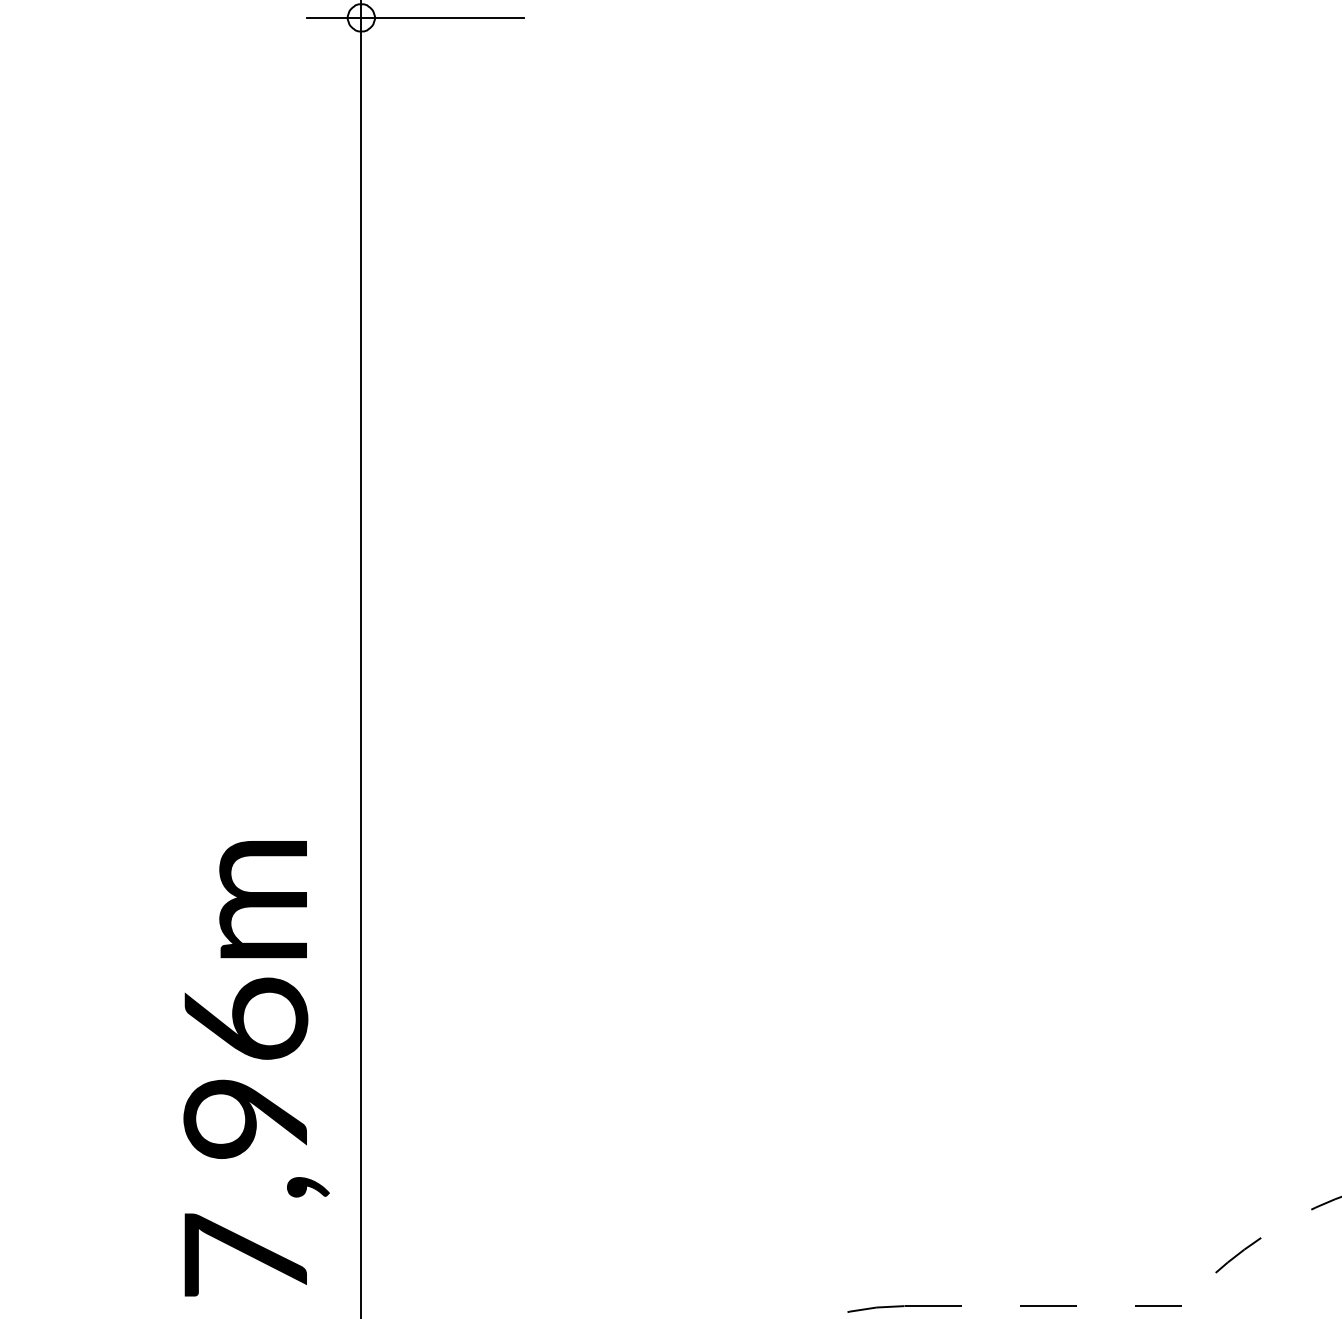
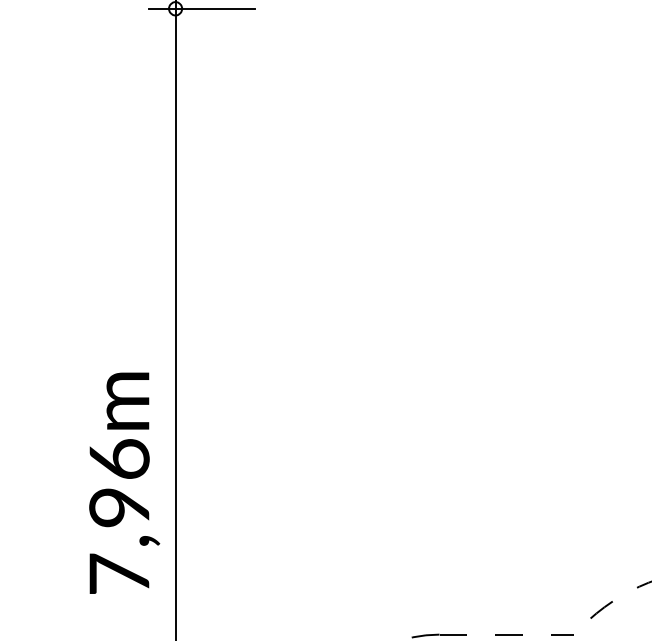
text: (256, 1067) -> (124, 482), moved

